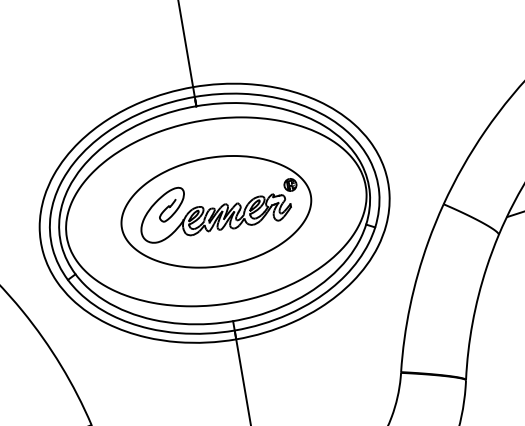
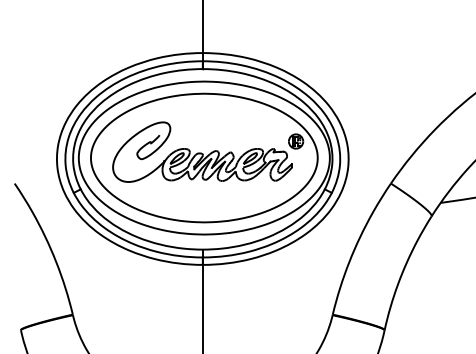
part: (216, 211) -> (204, 157), size x1.43

